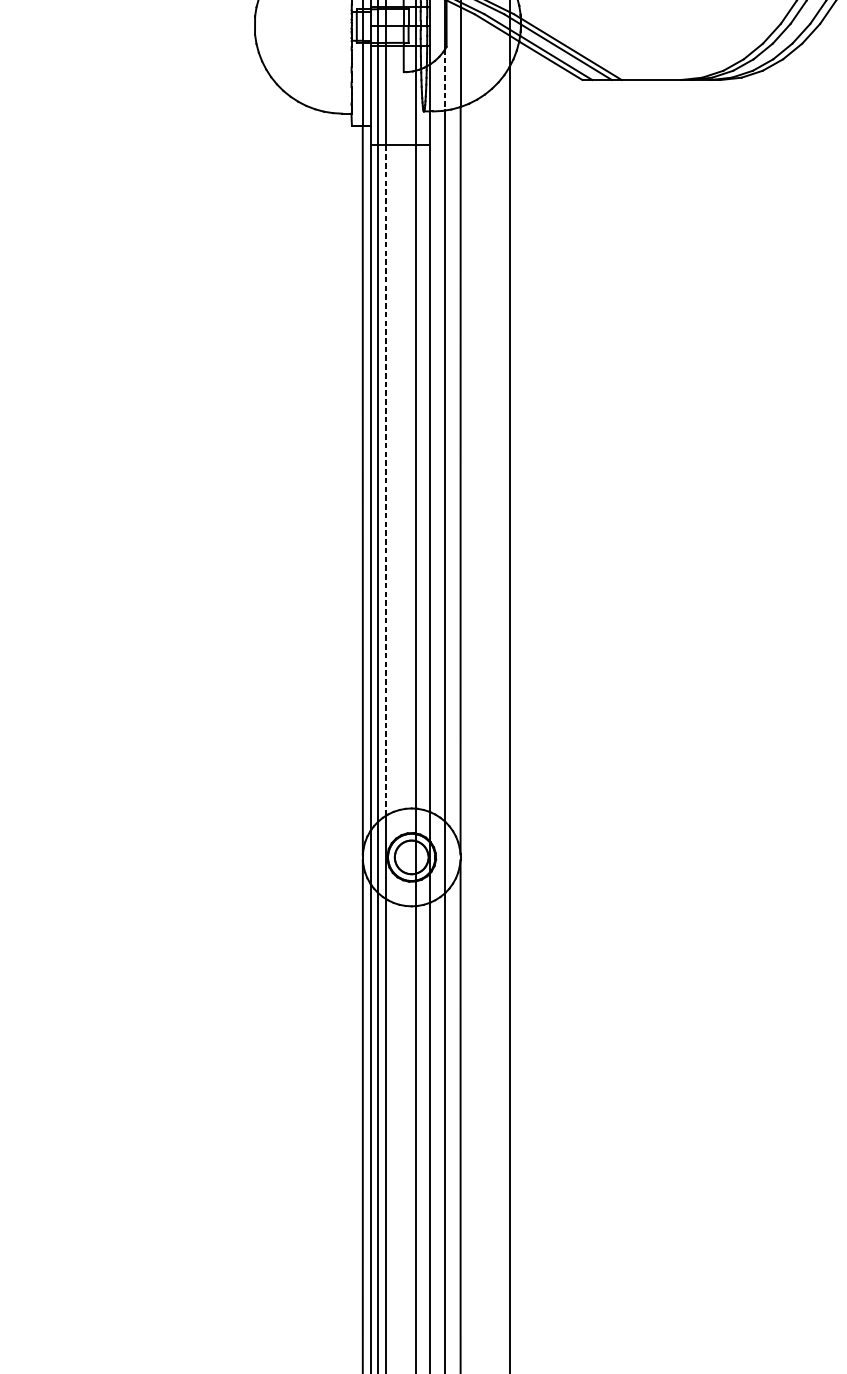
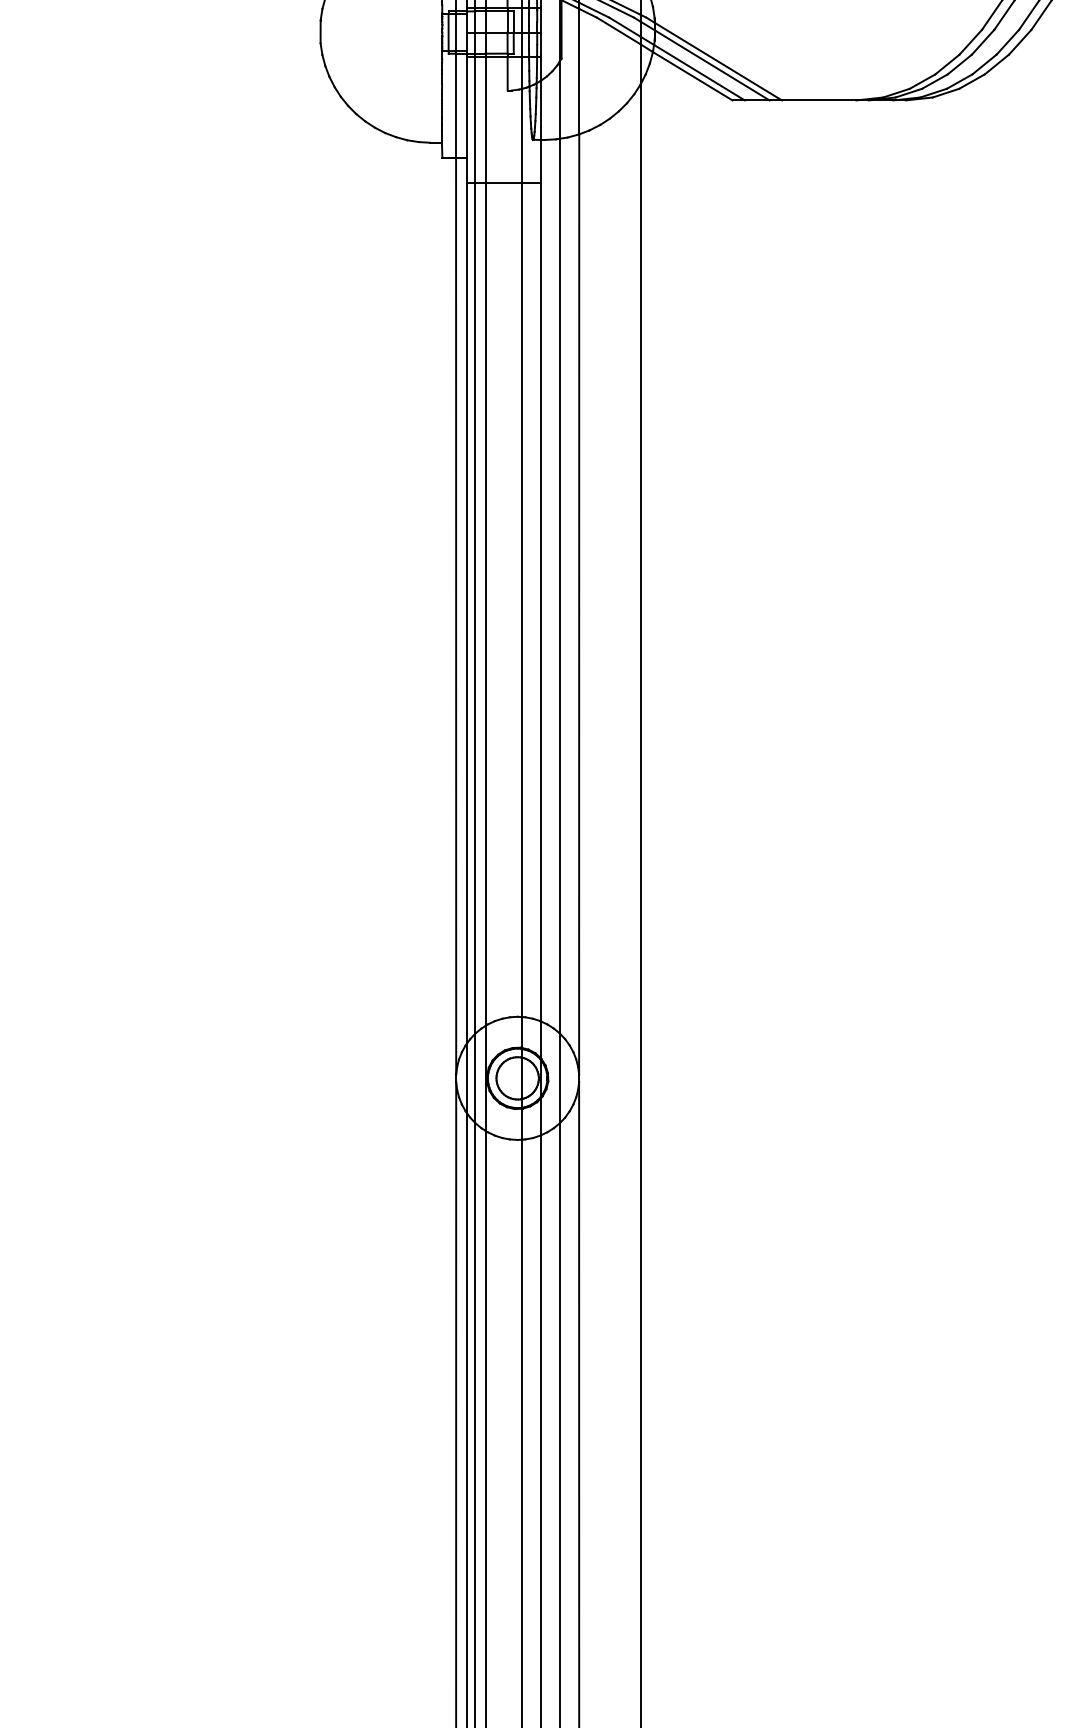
line: (444, 80) -> (559, 100), dashed -> solid
line: (386, 480) -> (485, 604), dashed -> solid

